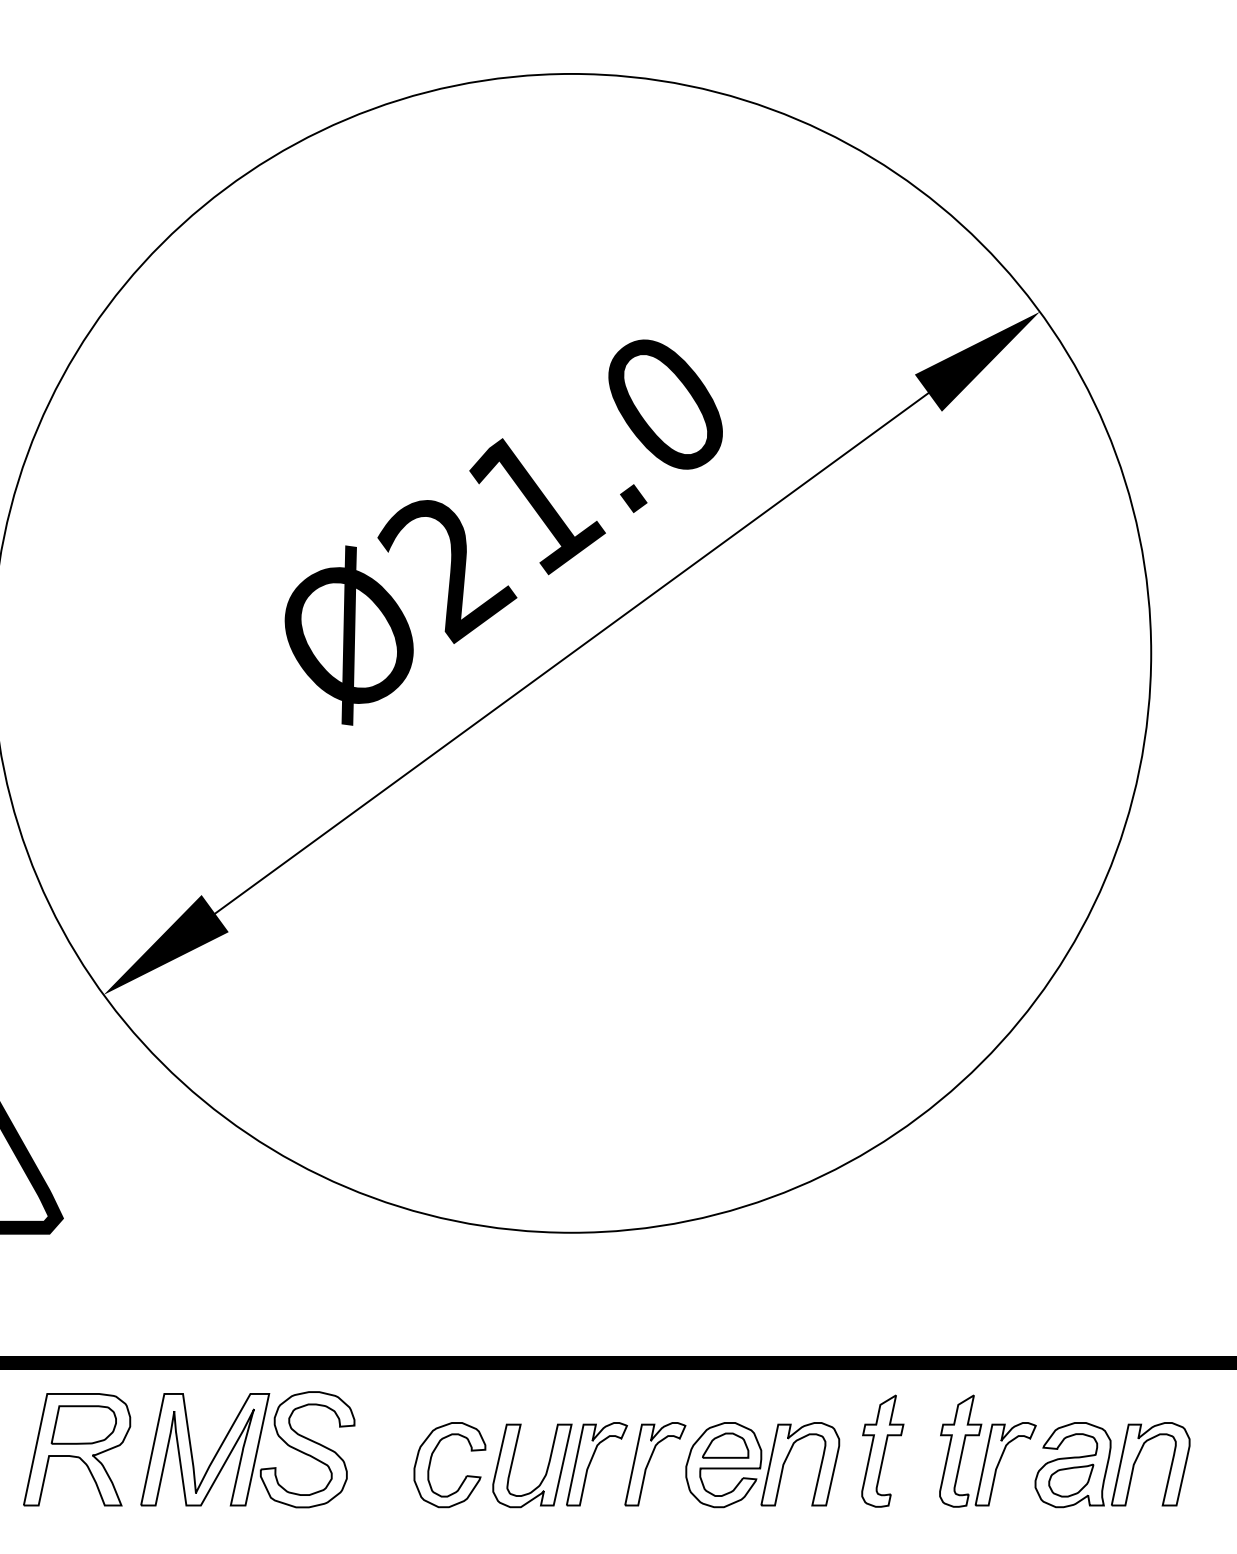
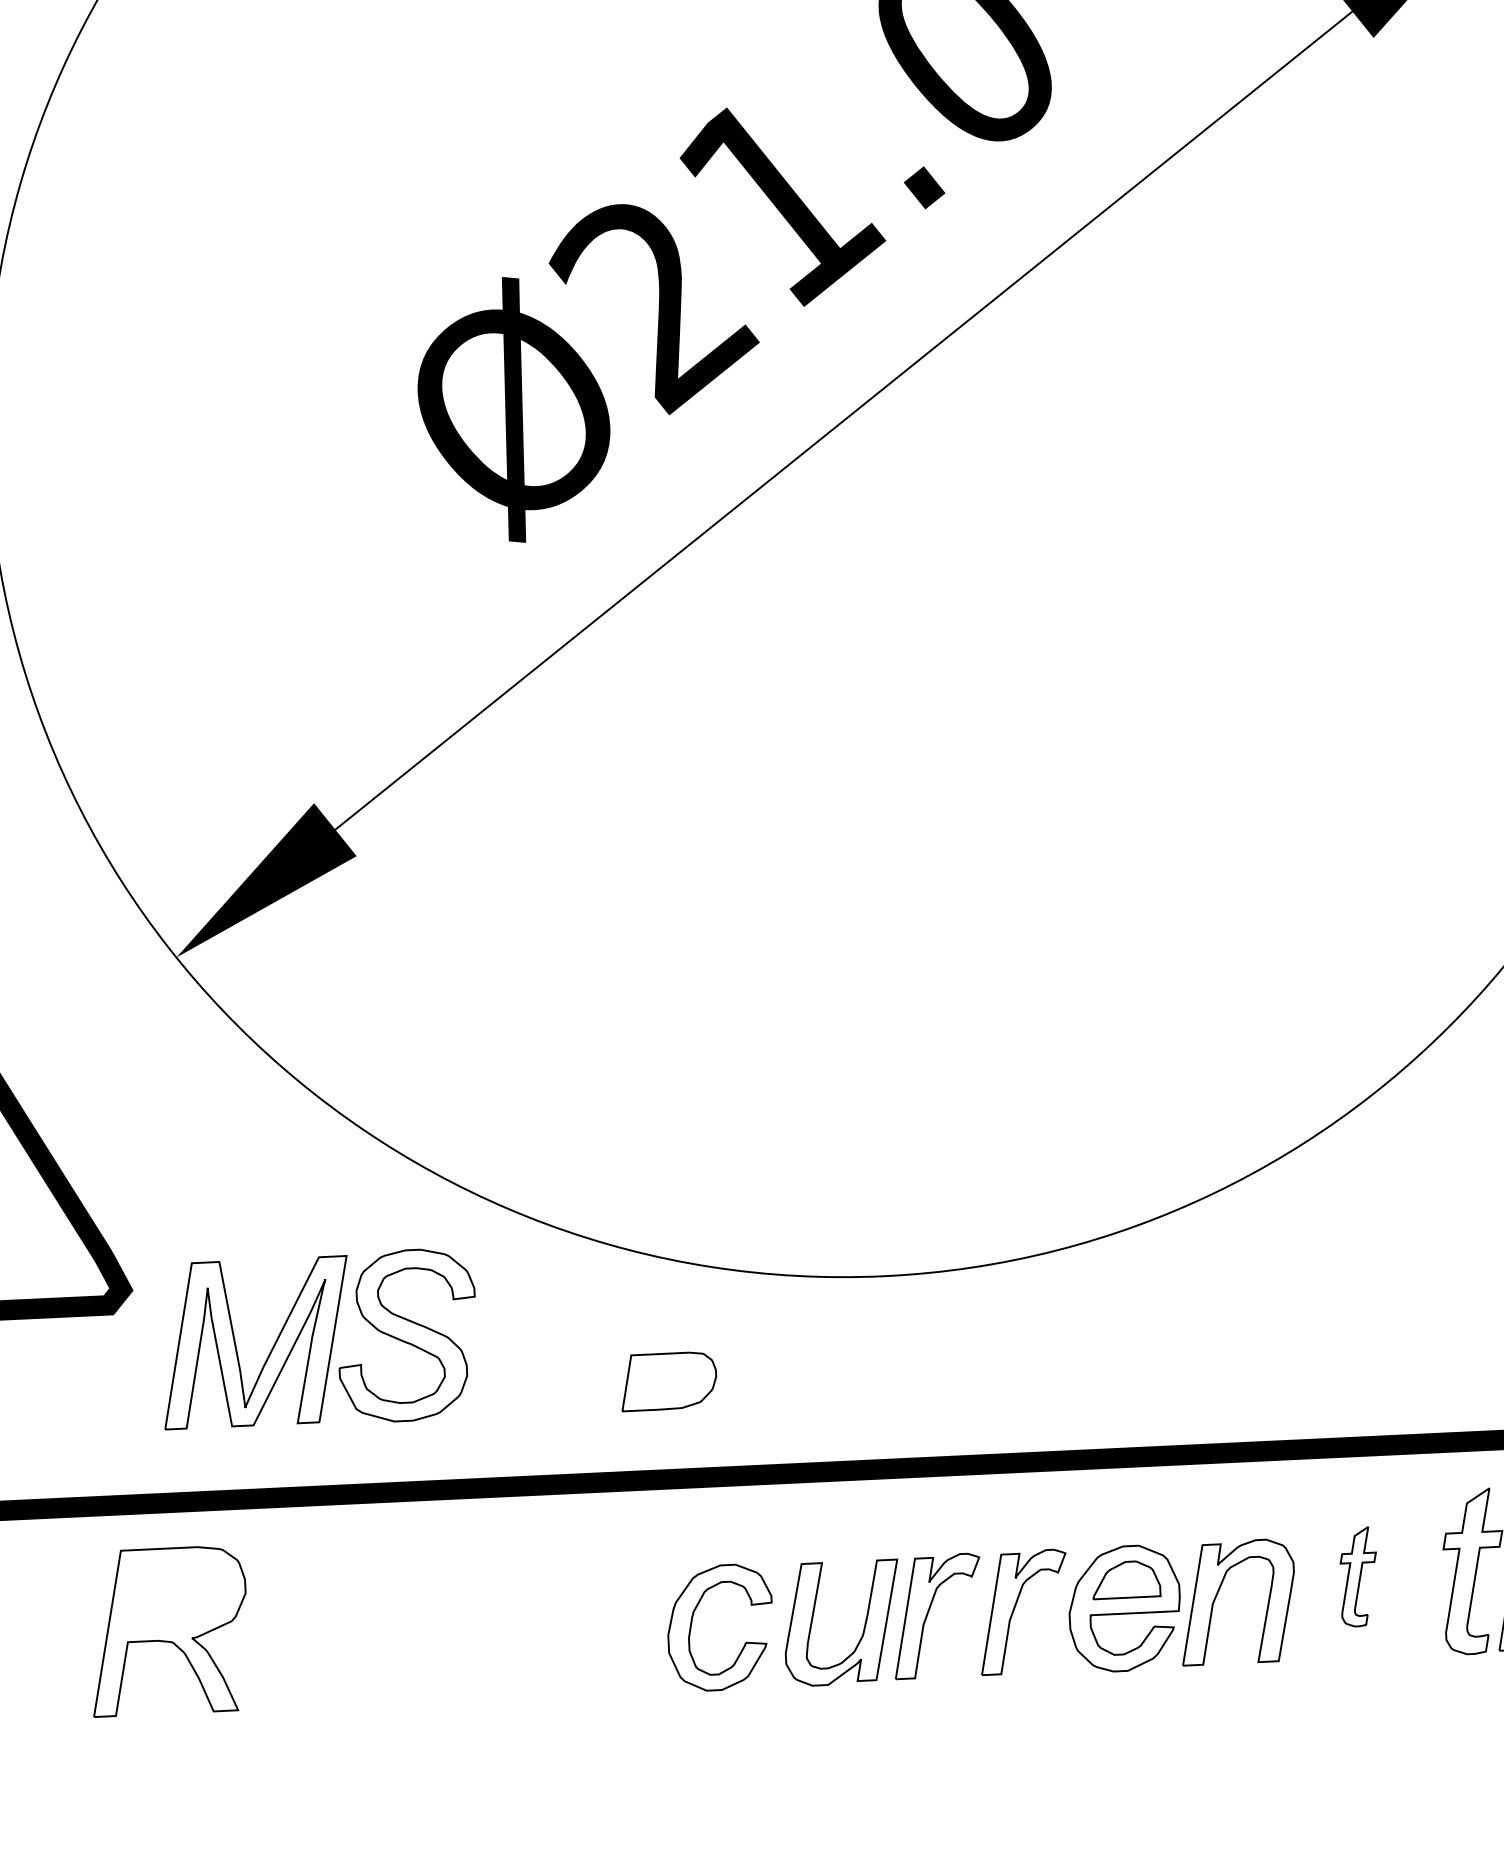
part: (83, 1424) -> (668, 1380), moved
part: (247, 1449) -> (318, 1339), moved
part: (882, 1450) -> (1358, 1576), size x0.6

